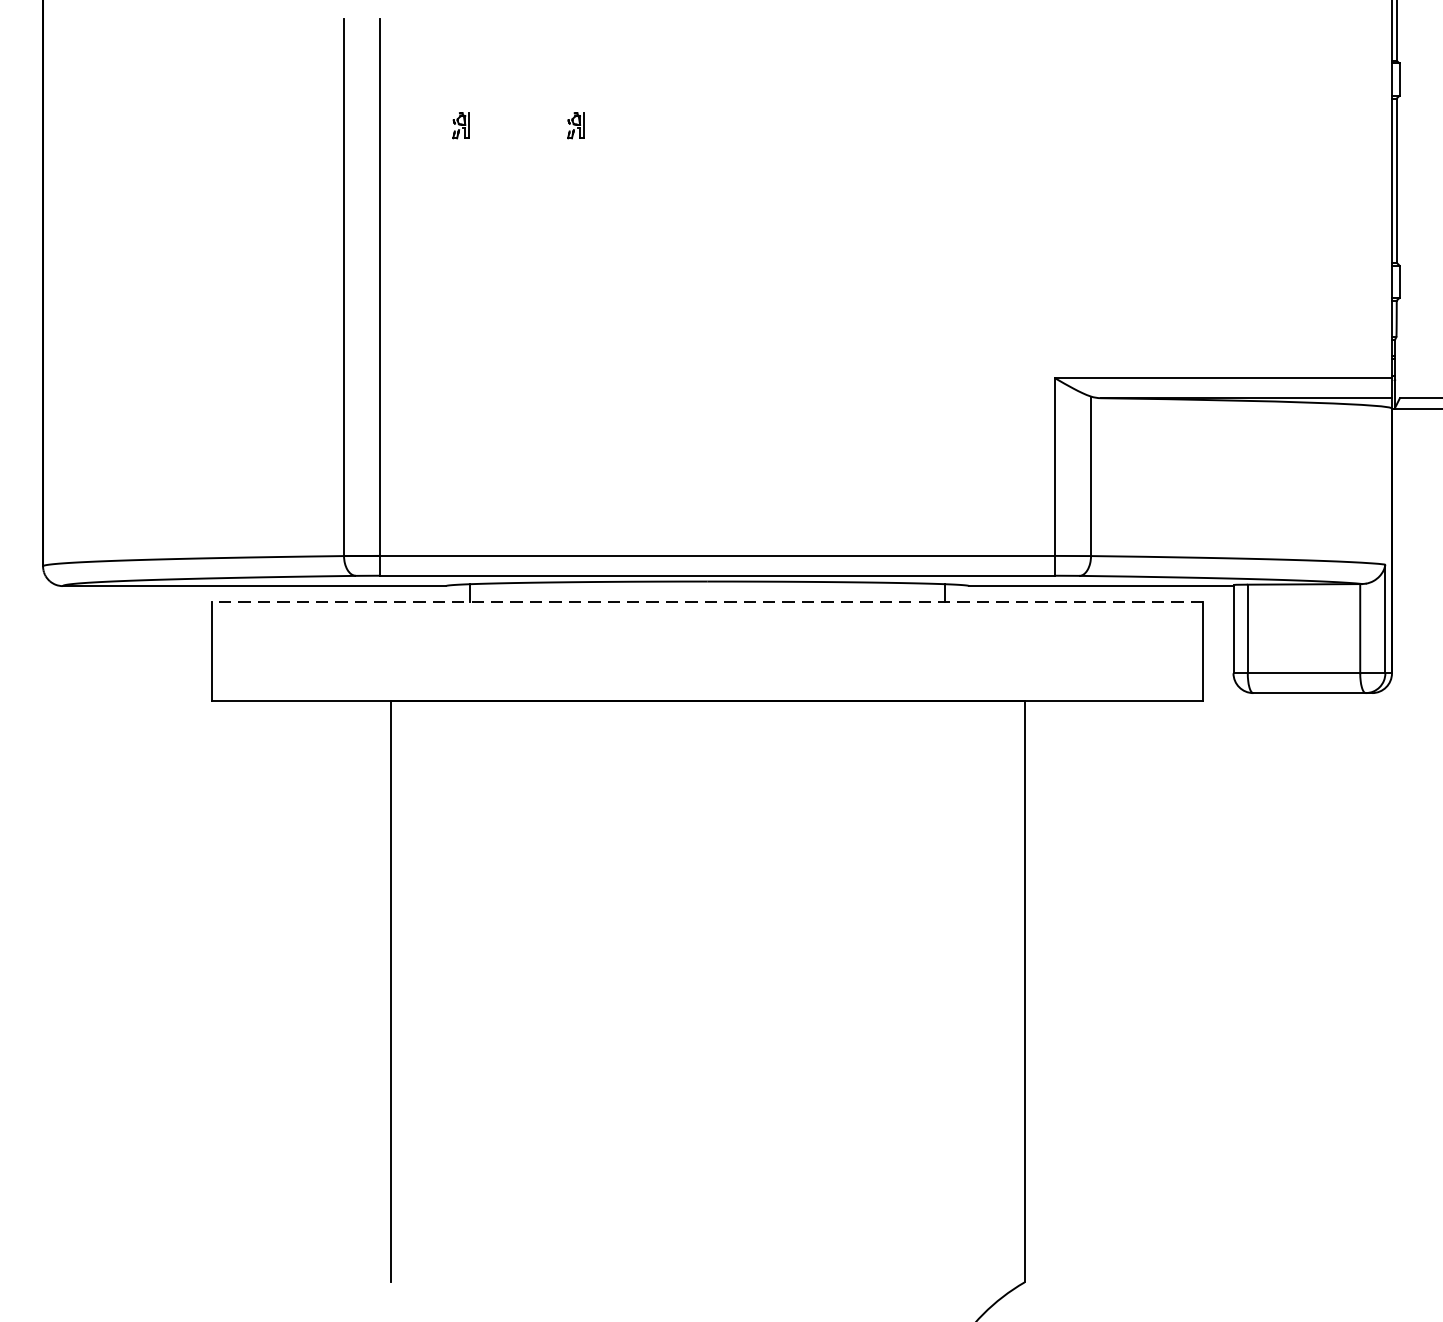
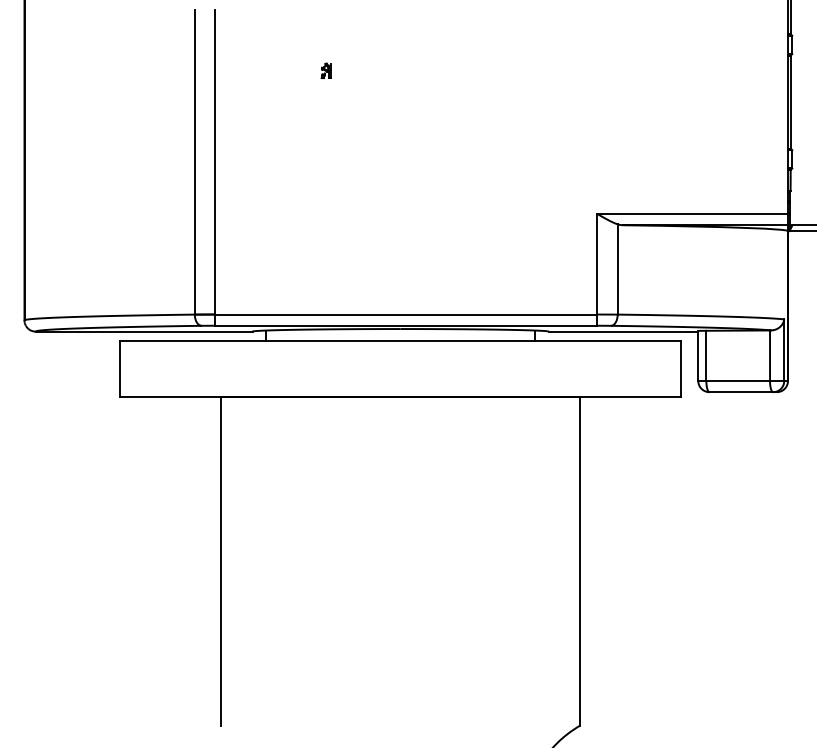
part: (460, 124) -> (260, 70), removed
line: (707, 601) -> (400, 340), dashed -> solid

